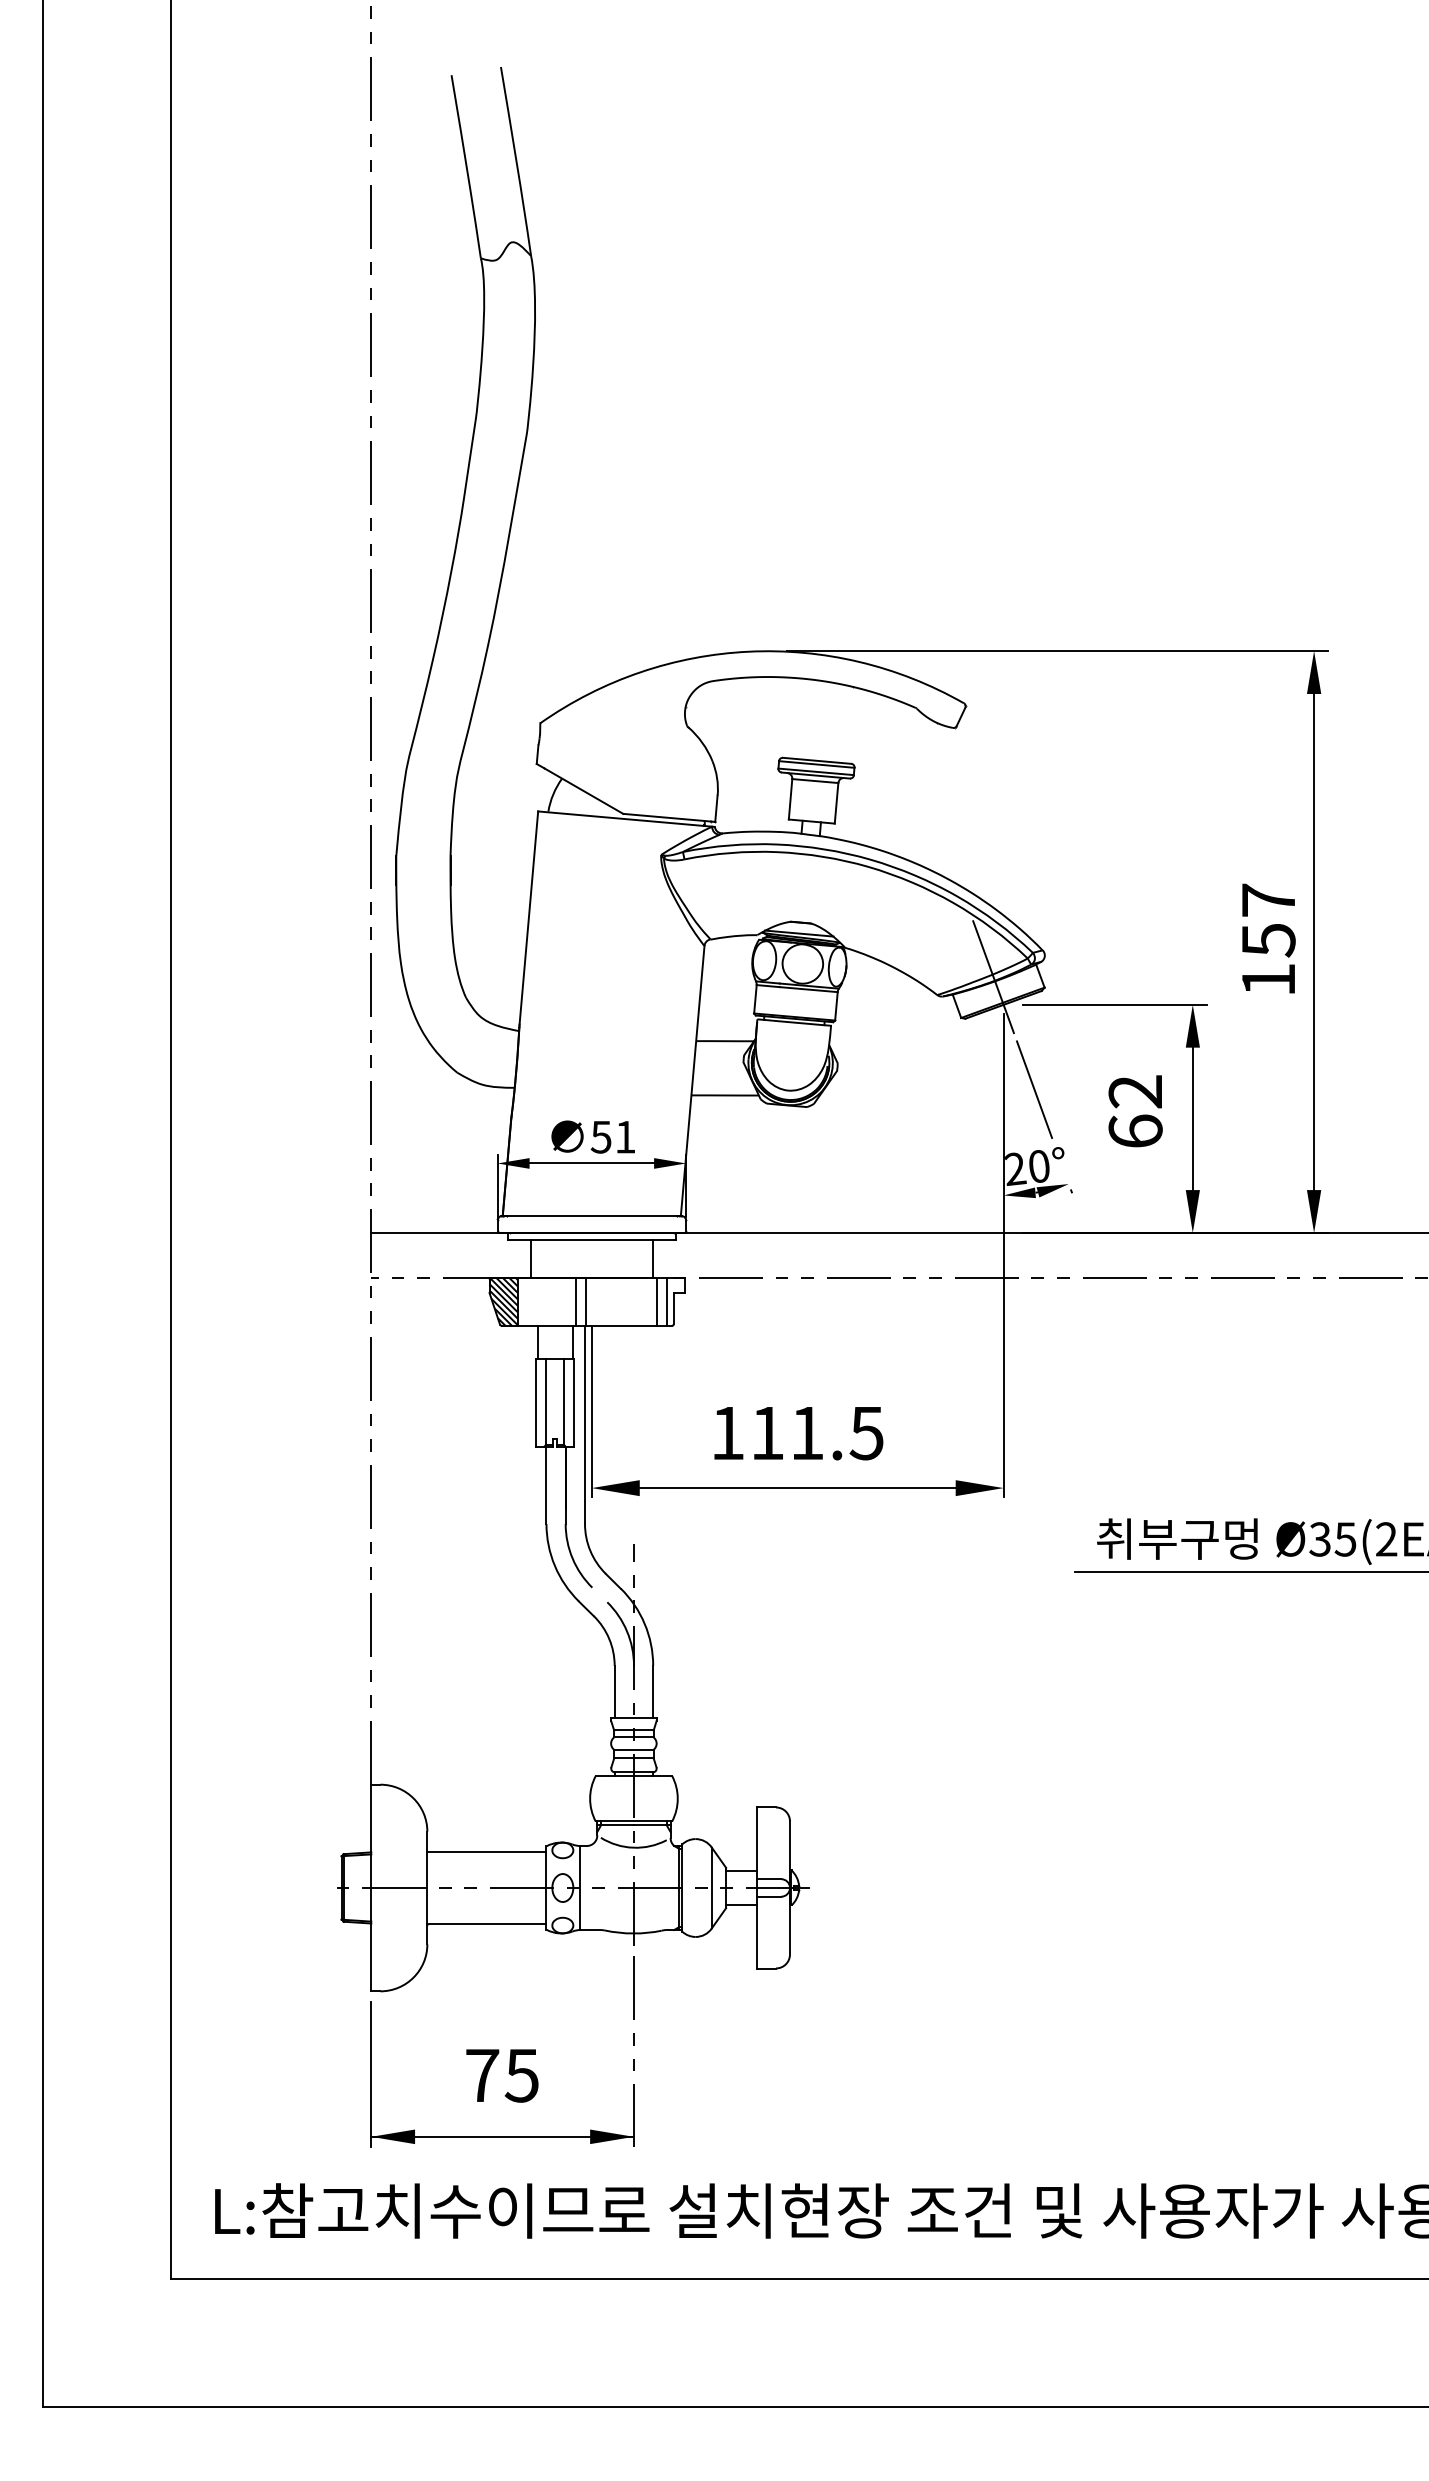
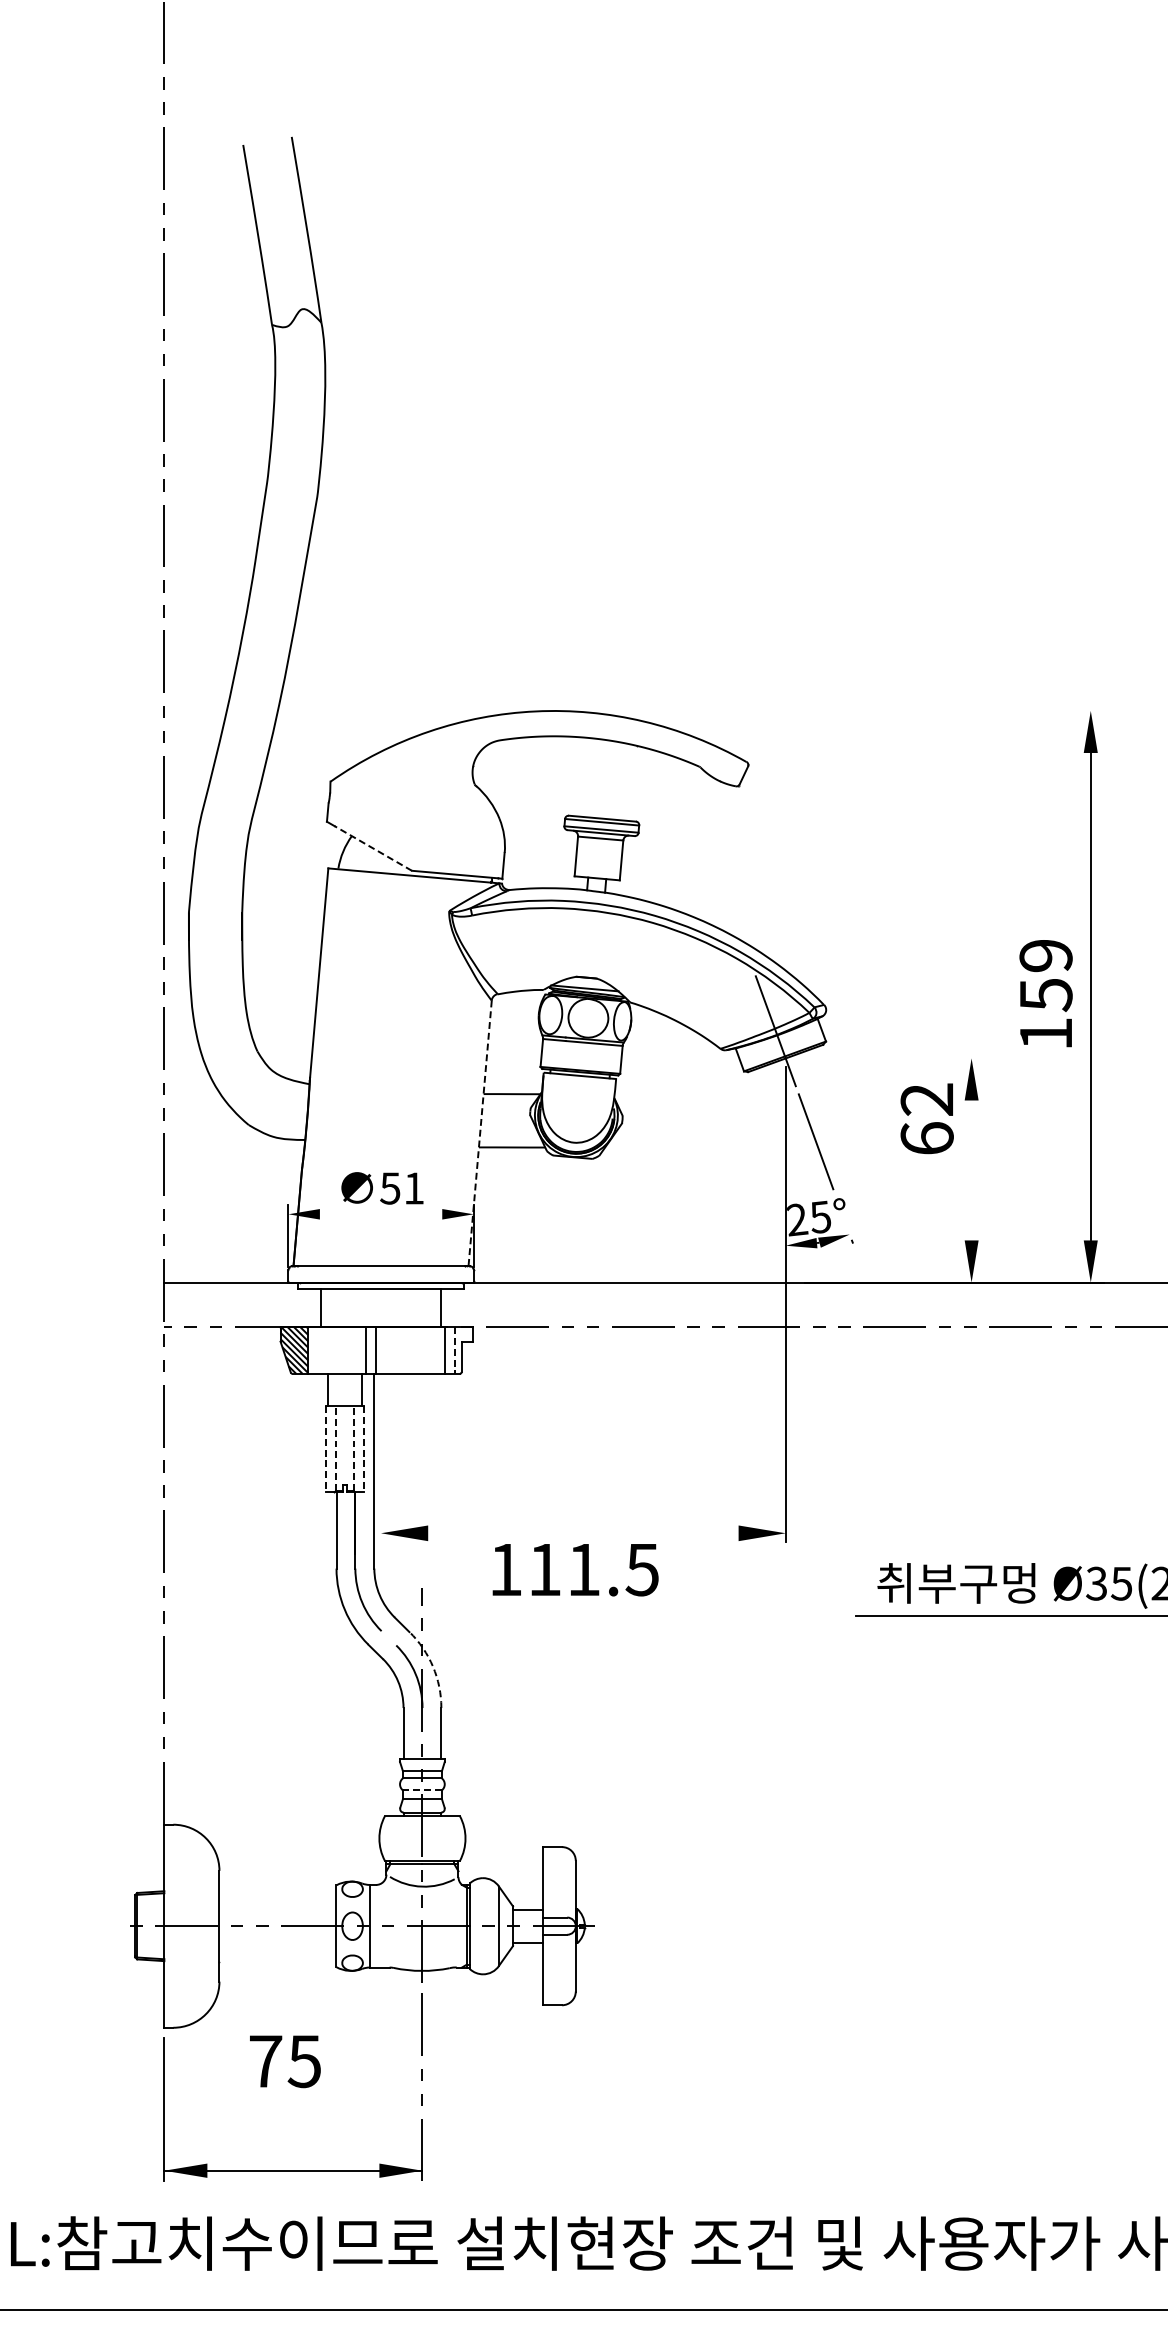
line: (1057, 651) -> (838, 711), removed
line: (583, 790) -> (372, 847), solid -> dashed
text: (1268, 899) -> (1045, 954), 157 -> 159
line: (1114, 1004) -> (894, 1058), removed
line: (692, 1081) -> (479, 1133), solid -> dashed
text: (1135, 1111) -> (927, 1119), moved
line: (1192, 1118) -> (971, 1170), removed
line: (591, 1163) -> (380, 1214), removed
text: (1039, 1166) -> (820, 1217), 20° -> 25°
line: (666, 1302) -> (454, 1350), solid -> dashed
line: (546, 1401) -> (336, 1448), solid -> dashed
line: (563, 1401) -> (353, 1448), solid -> dashed
line: (535, 1402) -> (325, 1449), solid -> dashed
line: (574, 1402) -> (364, 1449), solid -> dashed
line: (591, 1411) -> (380, 1458), removed
text: (798, 1433) -> (575, 1570), moved
line: (797, 1488) -> (583, 1533), removed
arc: (644, 1624) -> (432, 1667), solid -> dashed
line: (633, 1749) -> (422, 1790), solid -> dashed
line: (486, 1852) -> (277, 1891), removed
line: (486, 1923) -> (277, 1961), removed
text: (502, 2075) -> (285, 2061), moved

